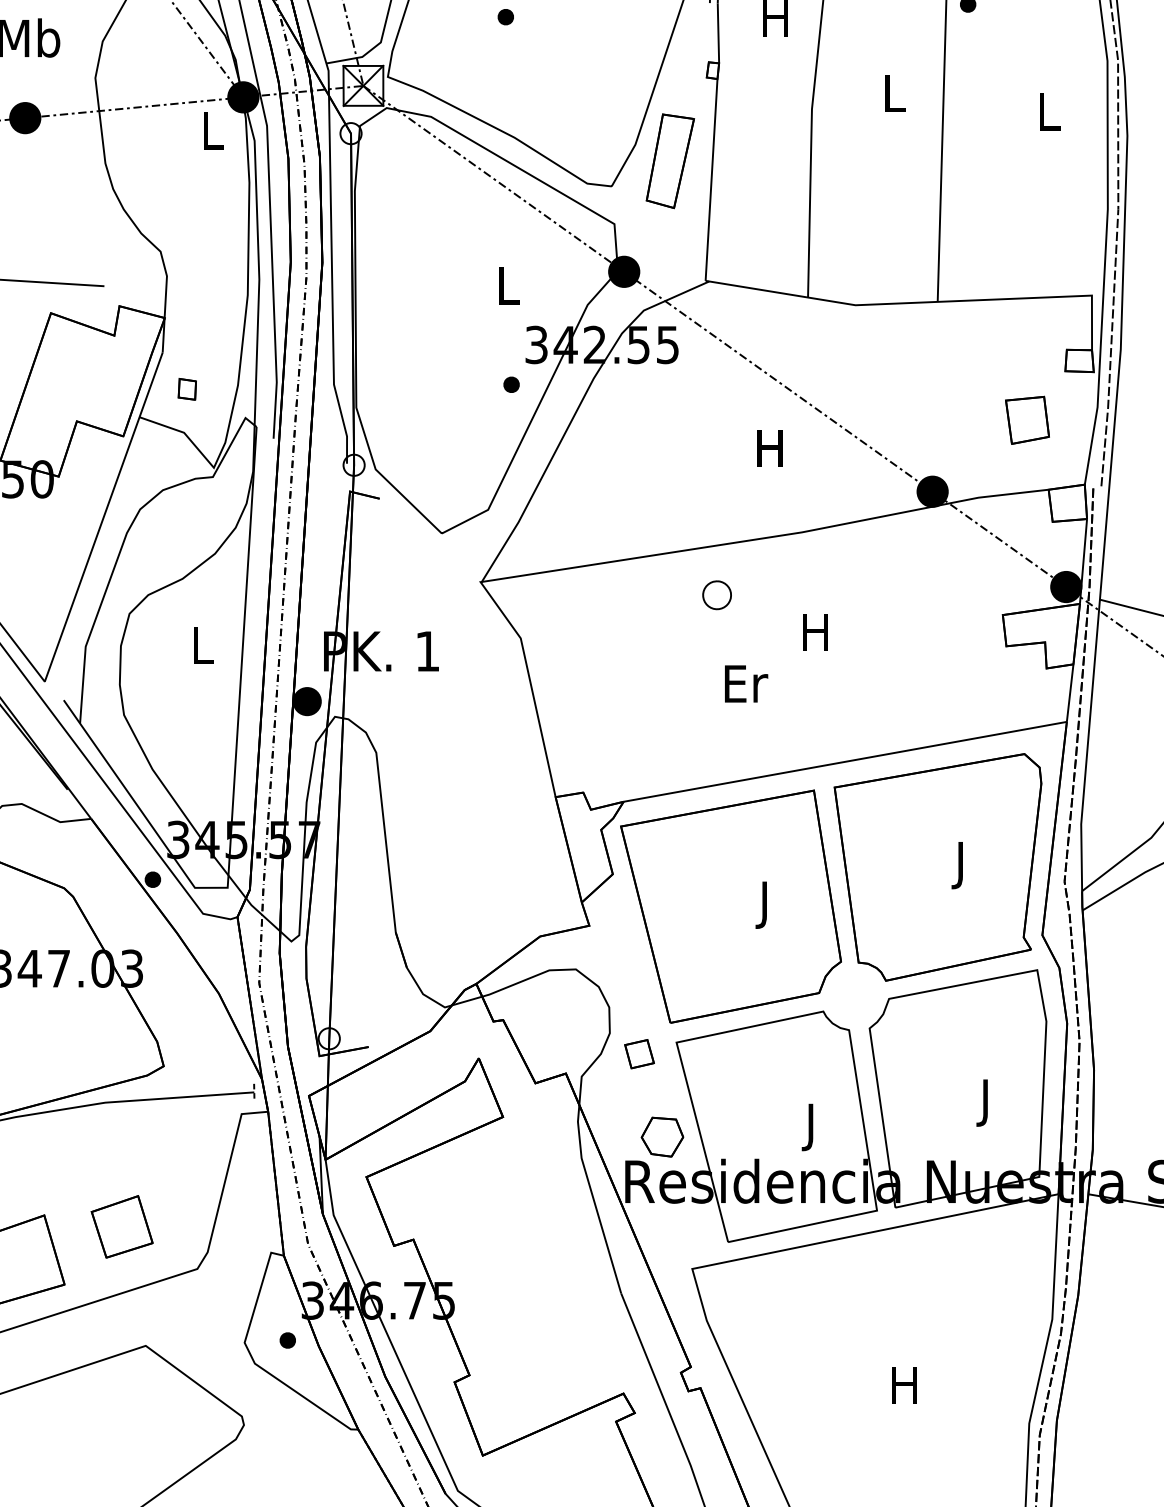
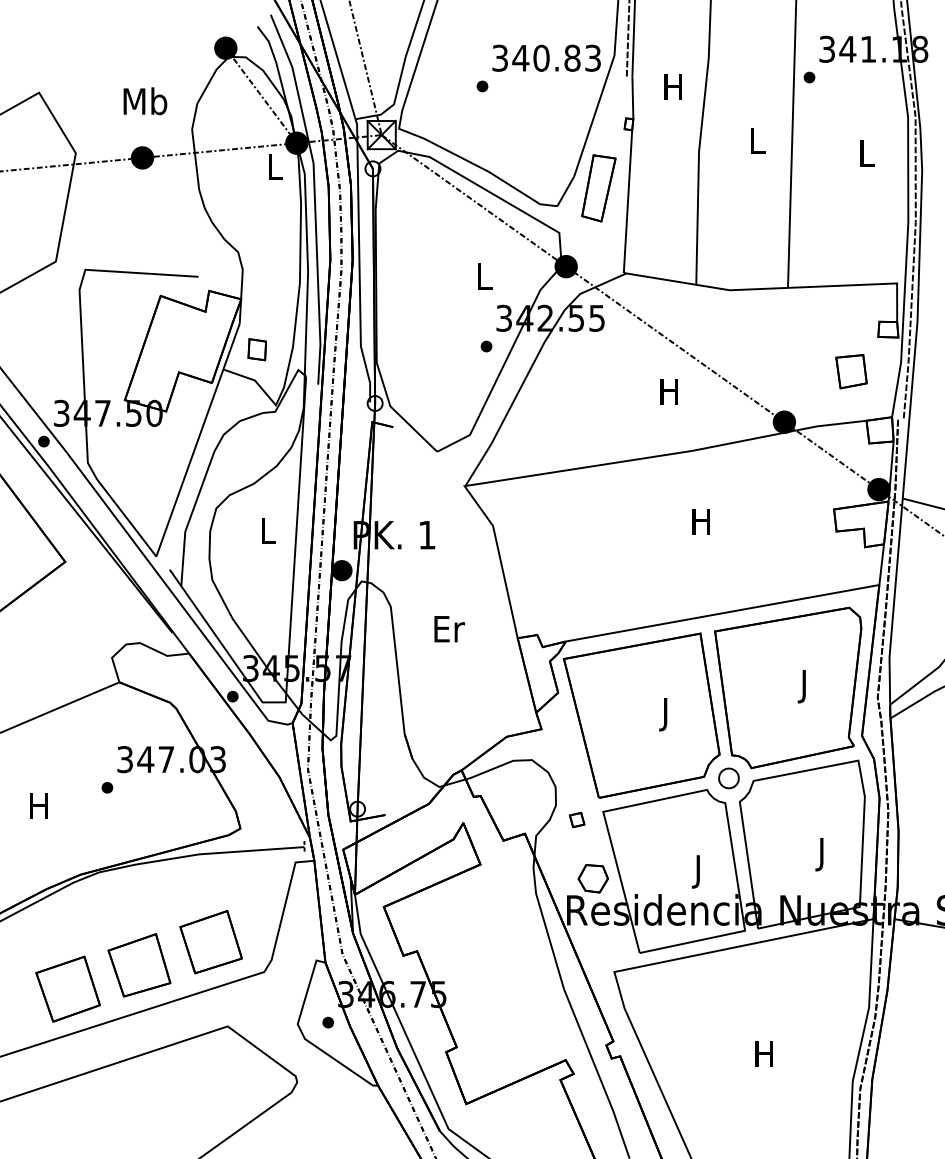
part: (186, 388) -> (256, 349), size x1.43
part: (716, 595) -> (728, 778), moved
text: (746, 684) -> (449, 629), moved
part: (640, 1053) -> (577, 819), size x0.71
part: (121, 1227) -> (210, 942), size x1.43

